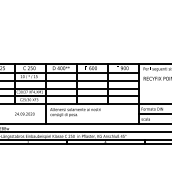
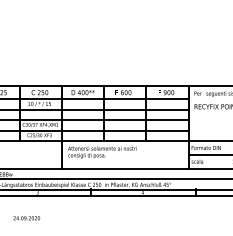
text: (24, 113) -> (26, 217), moved

